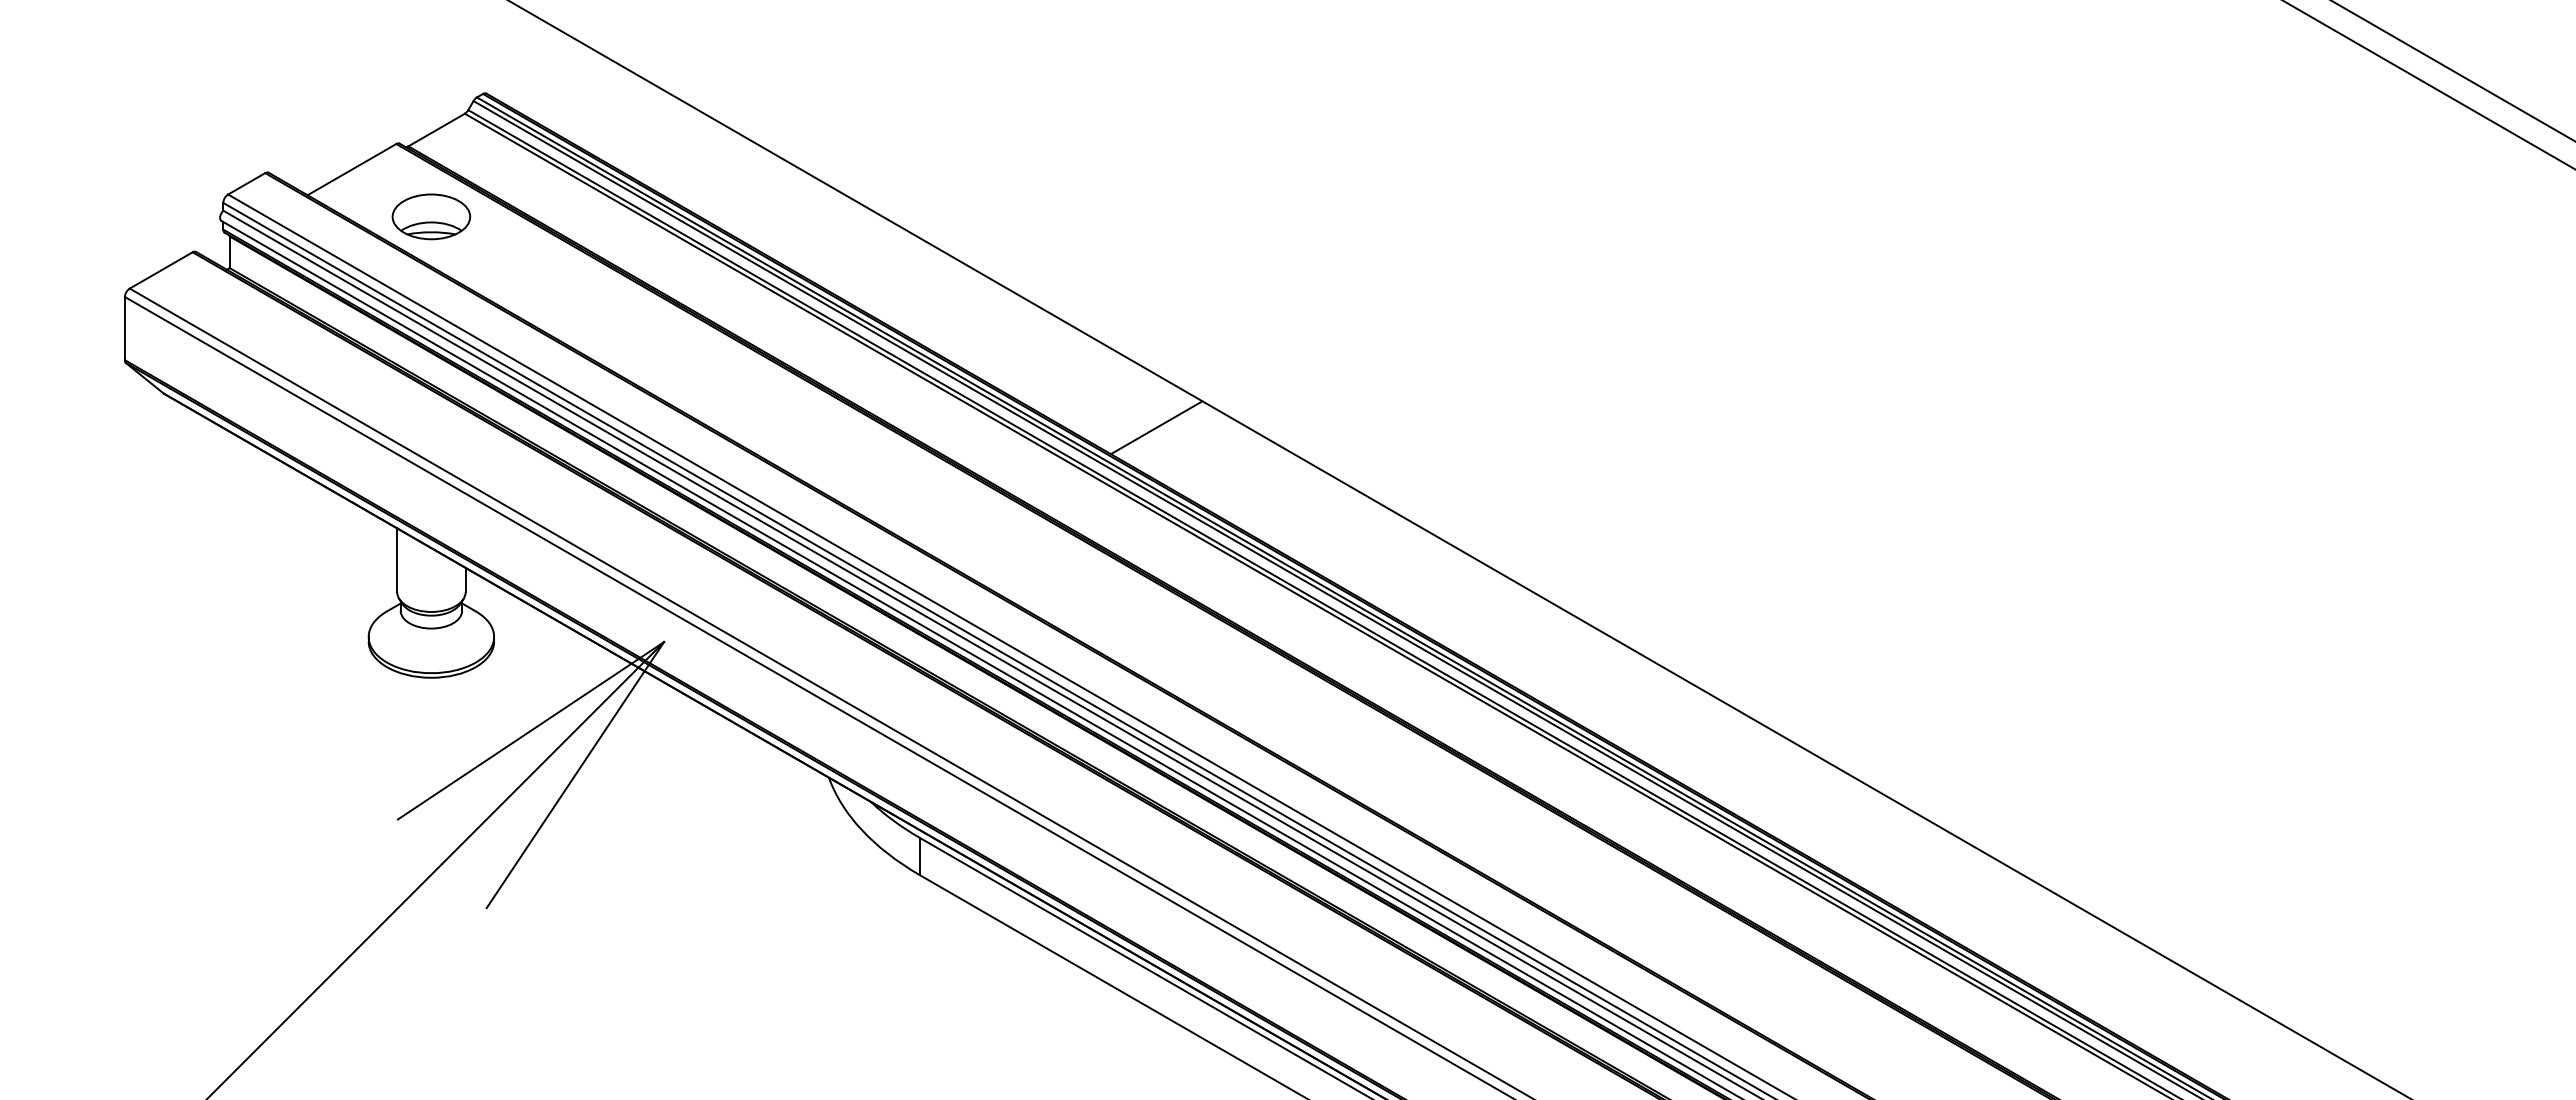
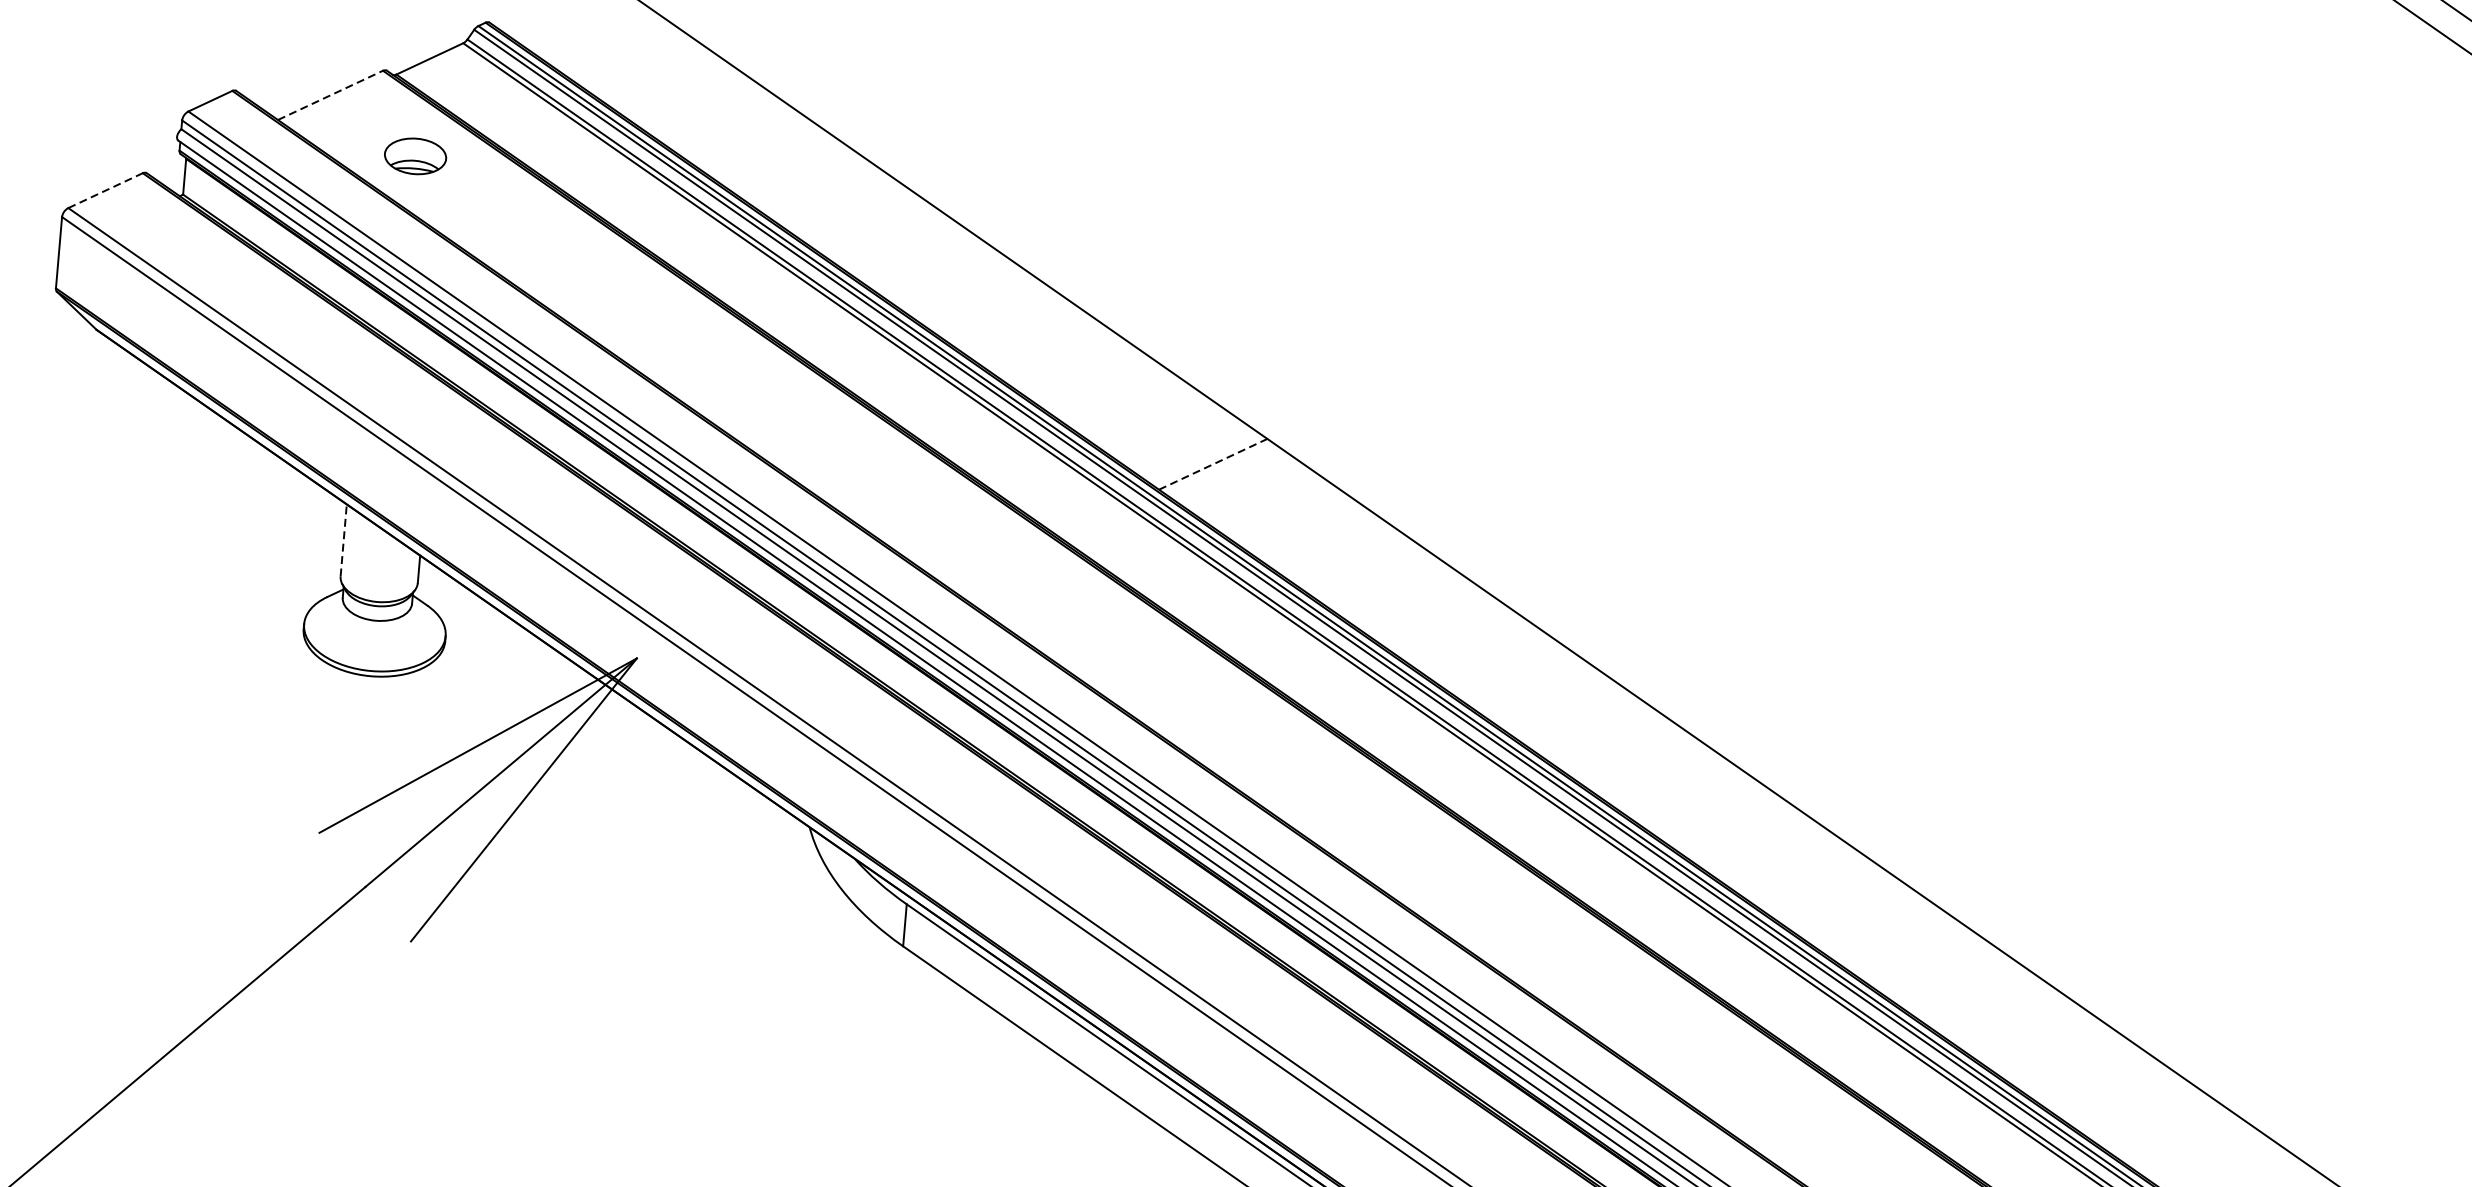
line: (352, 169) -> (331, 95), solid -> dashed
part: (431, 216) -> (415, 155), size x0.7
line: (161, 270) -> (105, 190), solid -> dashed
line: (1156, 427) -> (1213, 464), solid -> dashed
line: (397, 560) -> (344, 540), solid -> dashed

